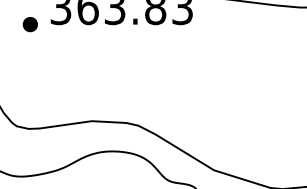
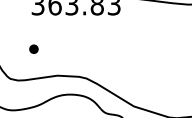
part: (29, 23) -> (33, 48), moved

